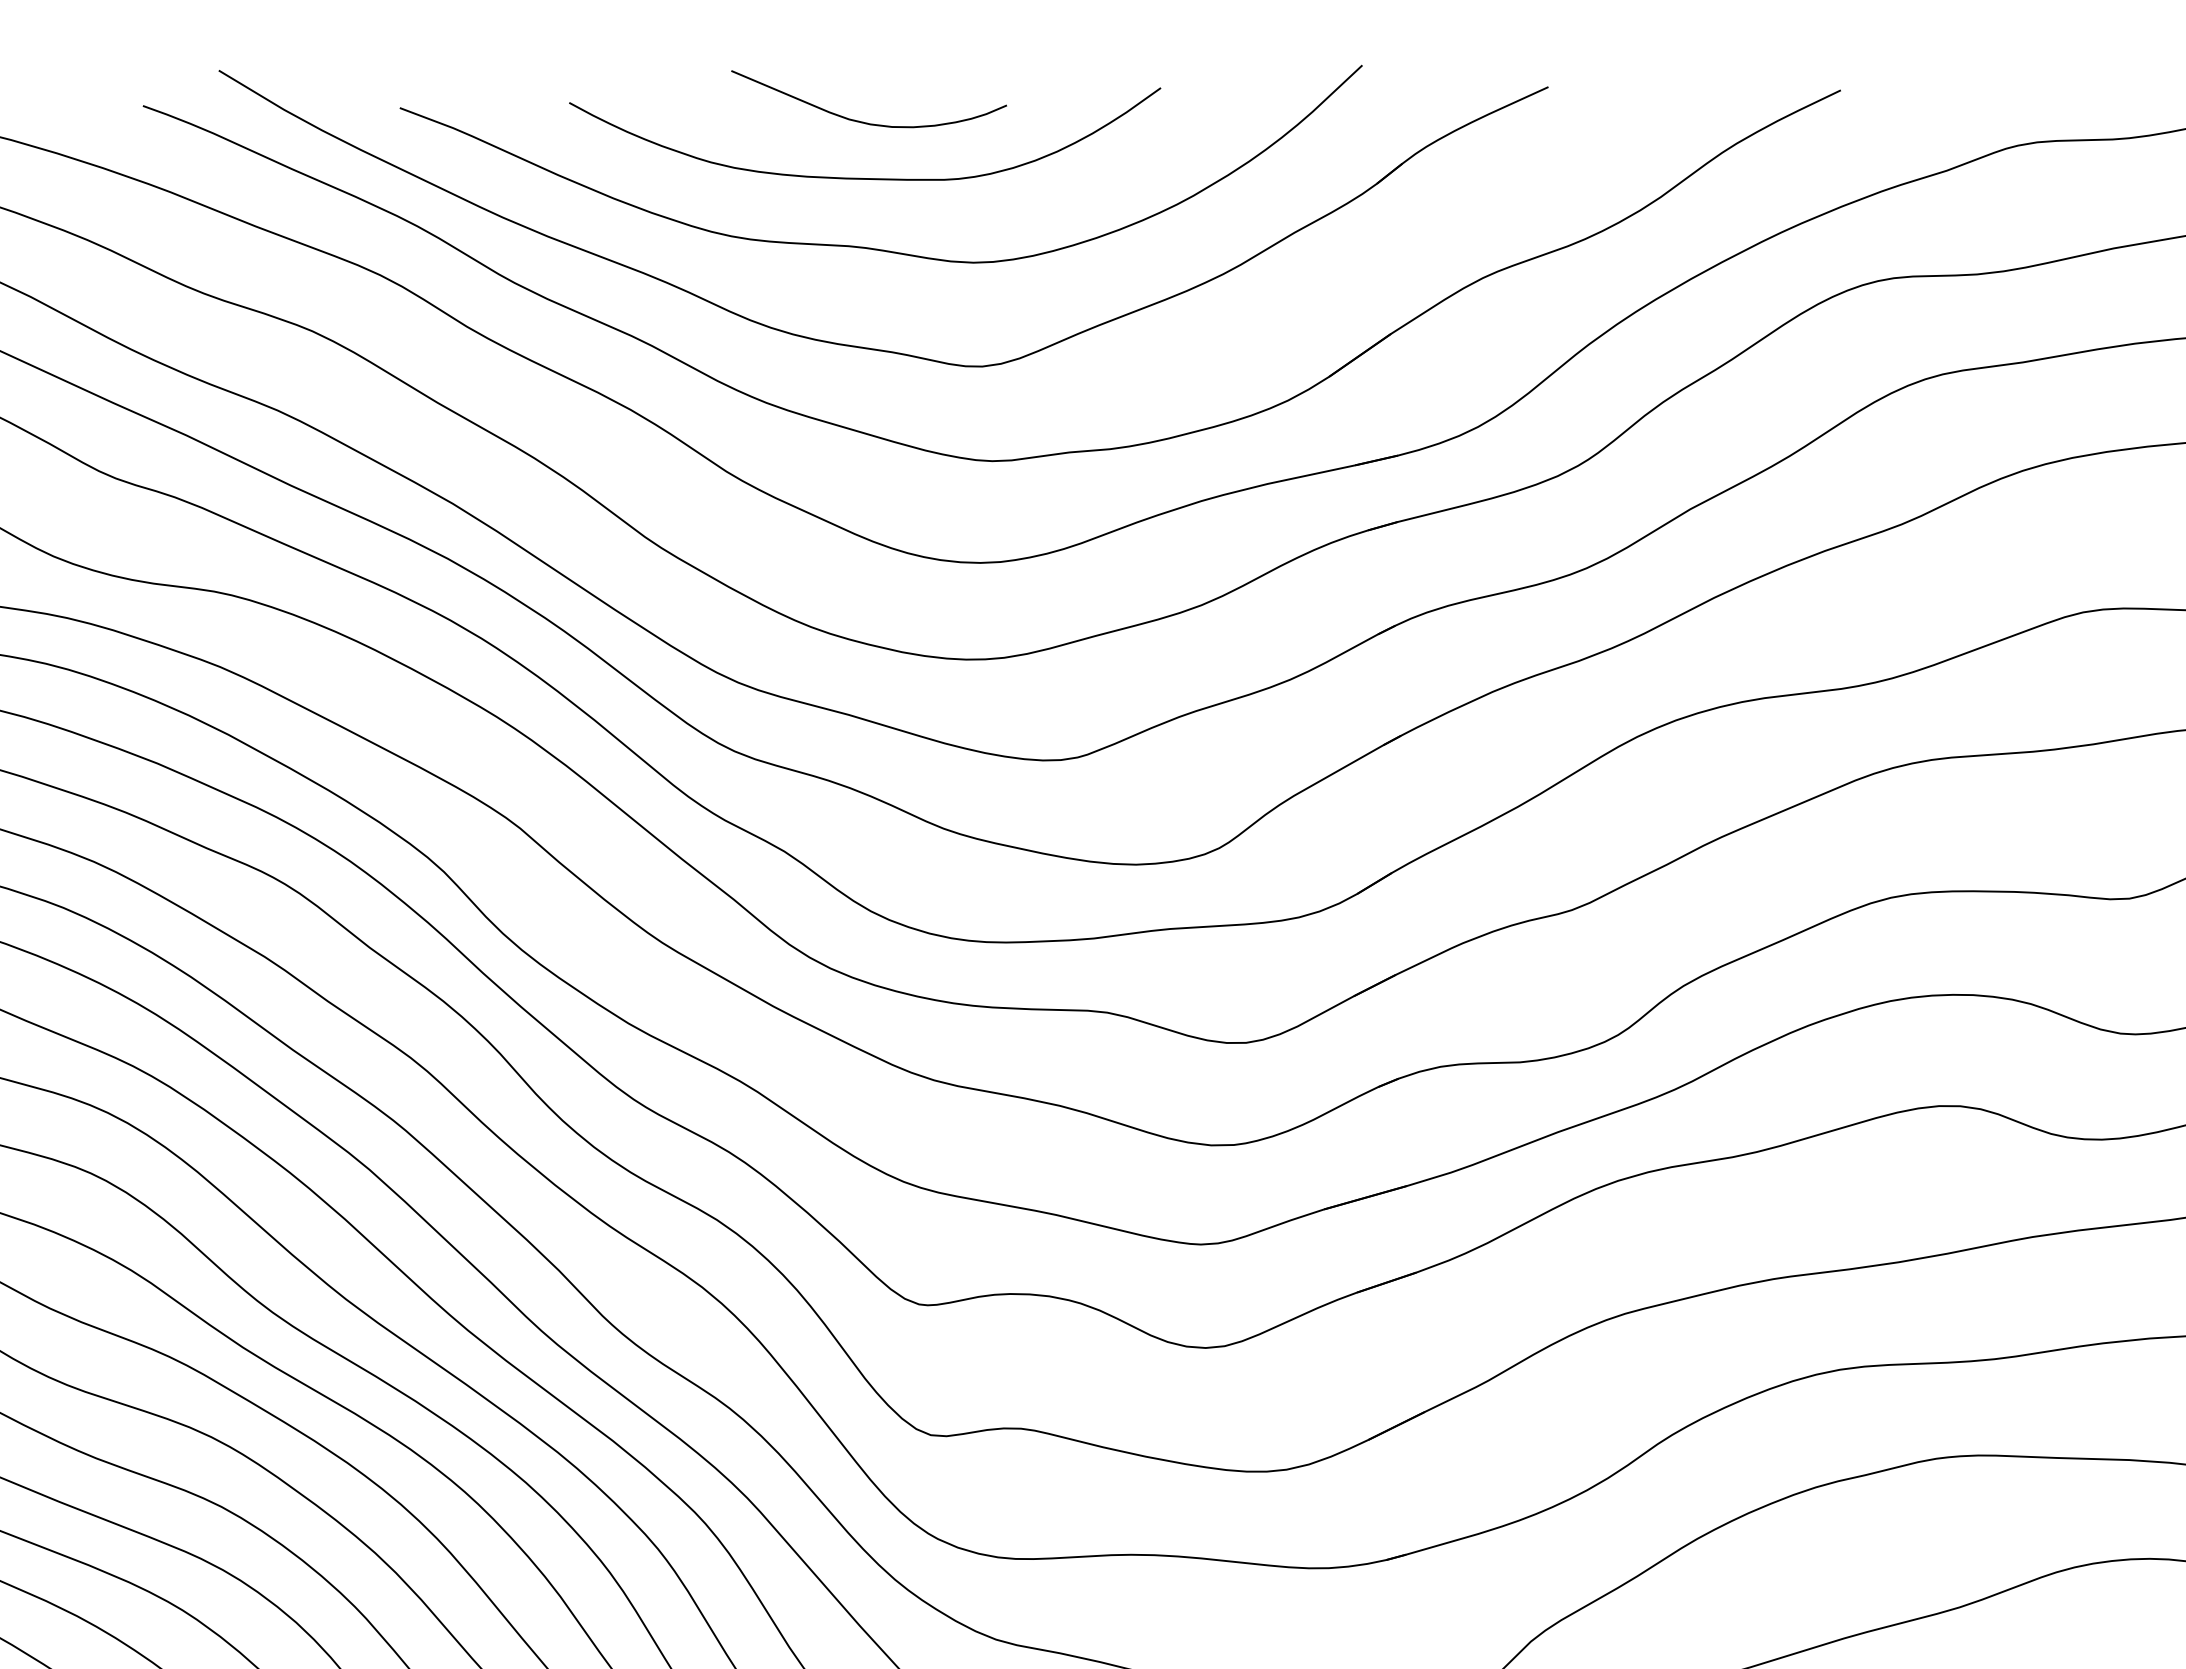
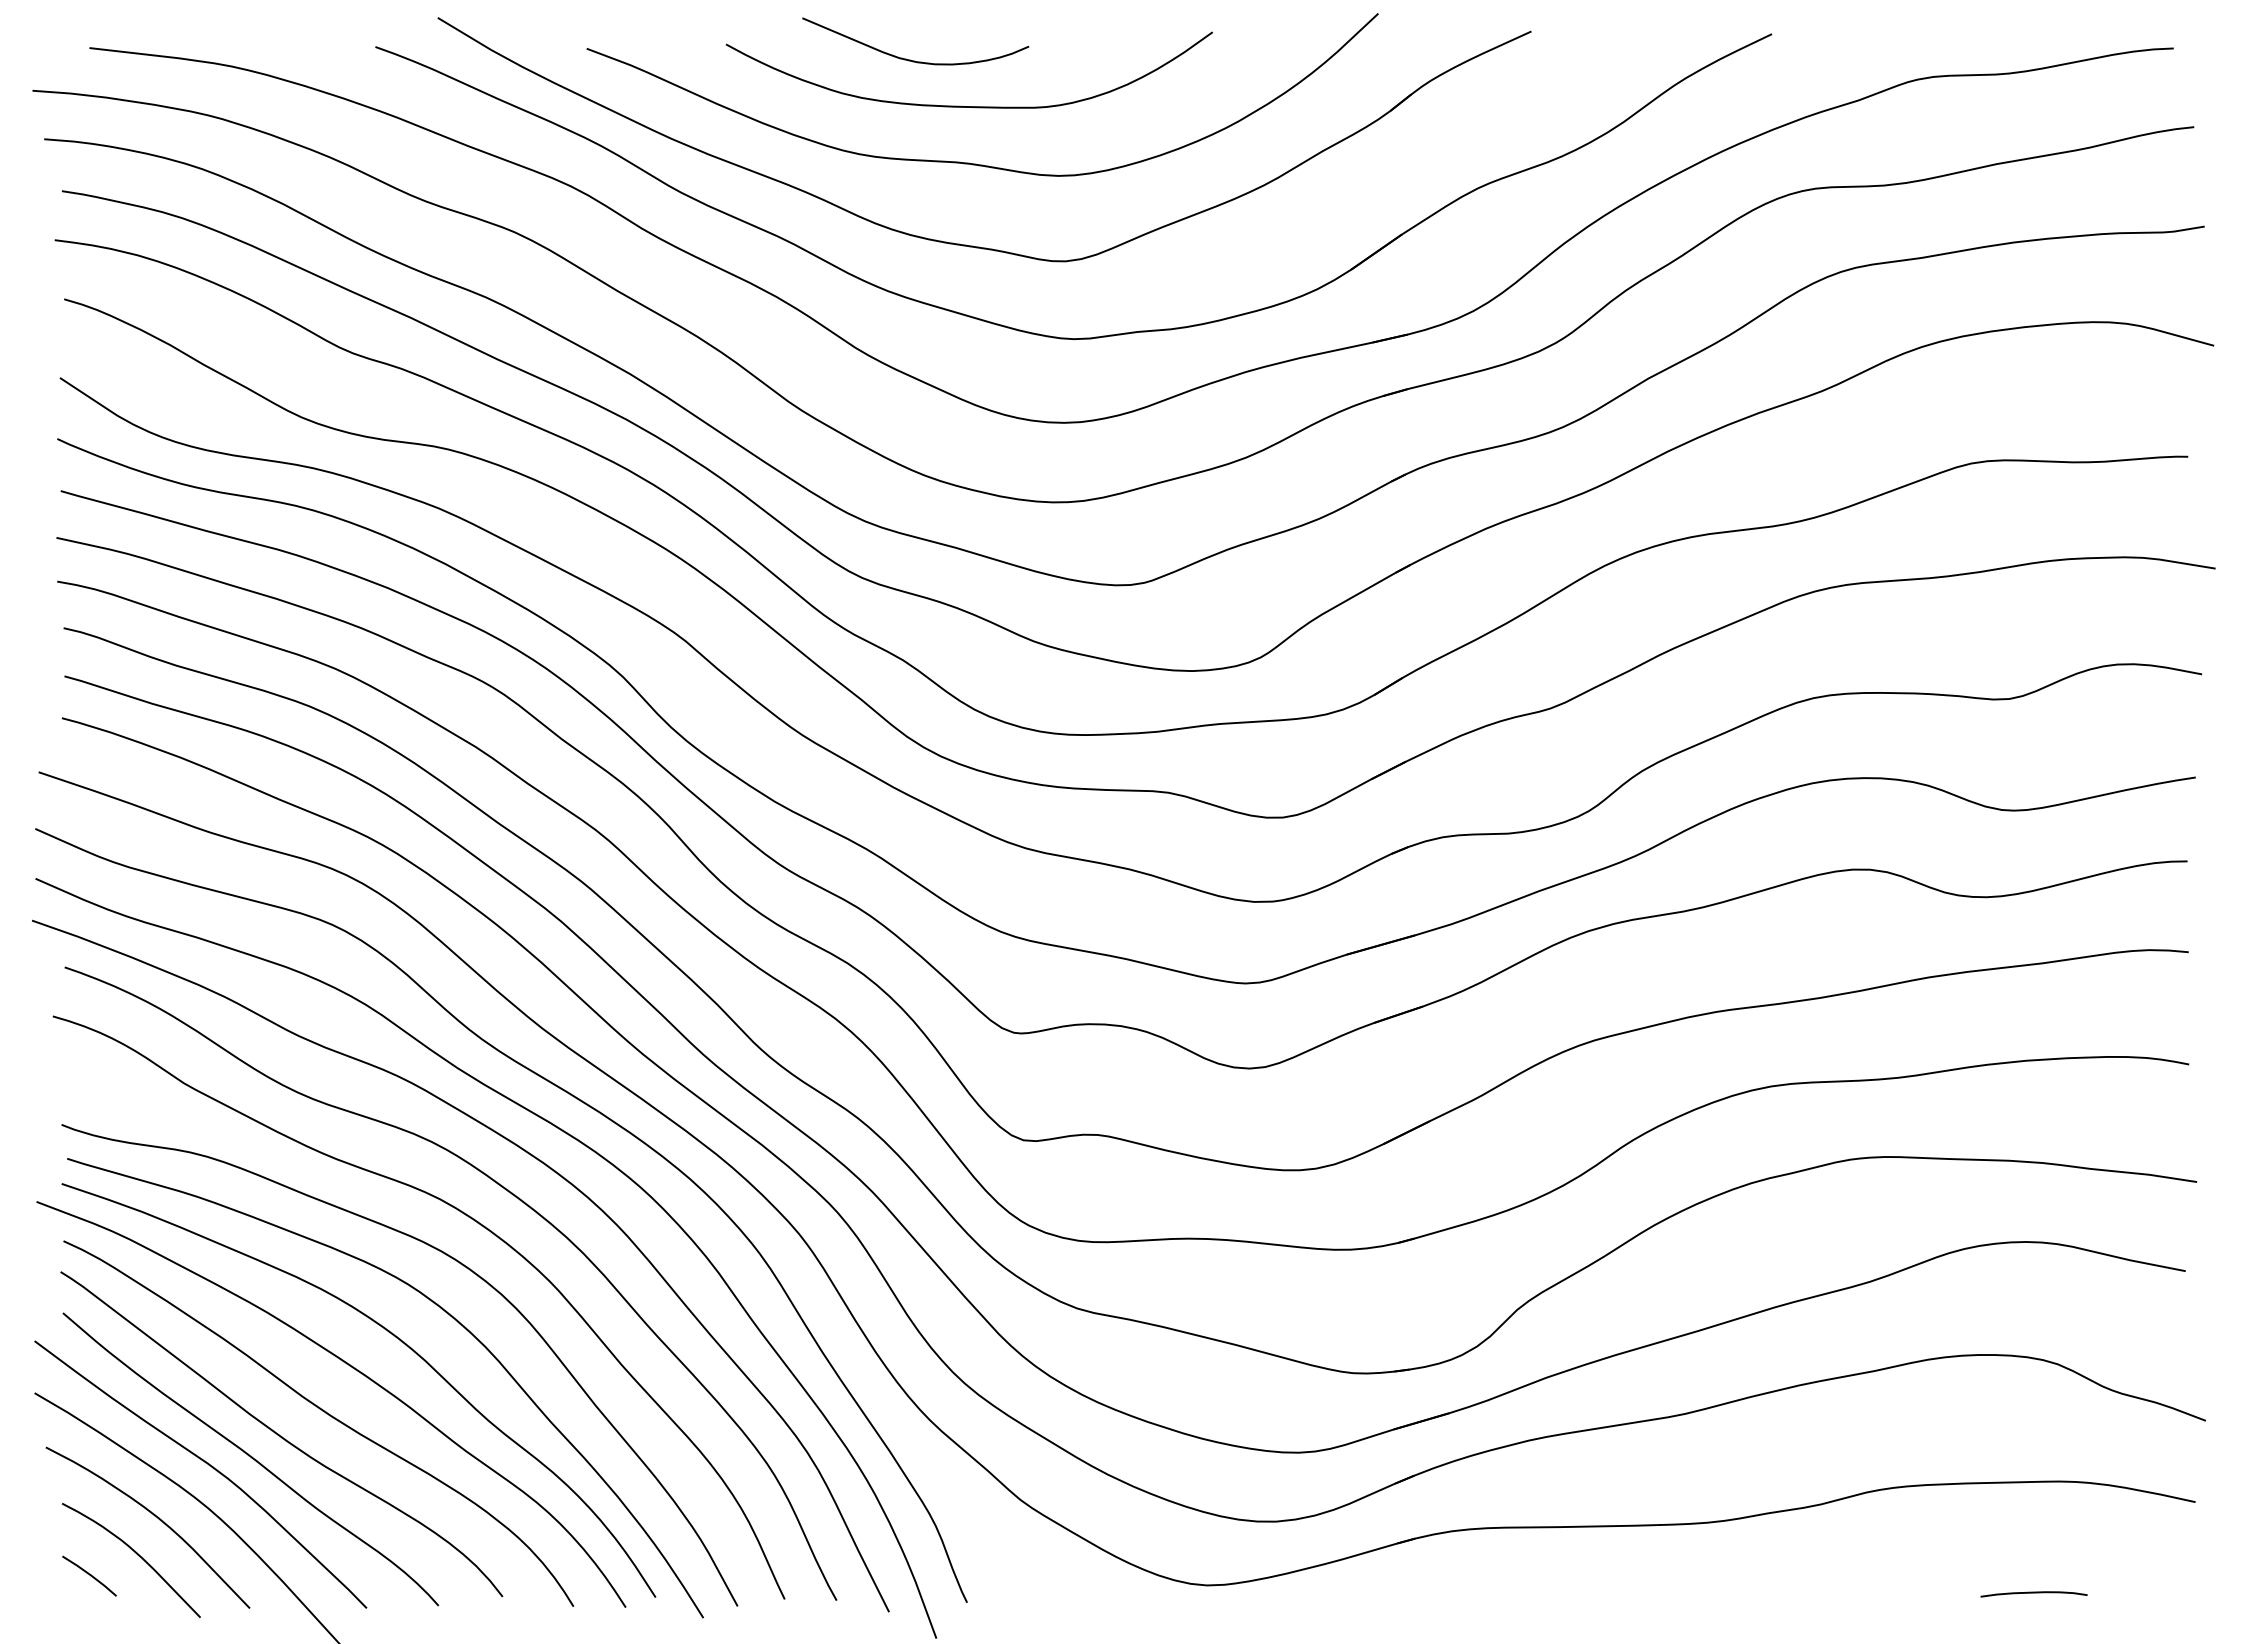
curve: (862, 121) -> (910, 59), moved

